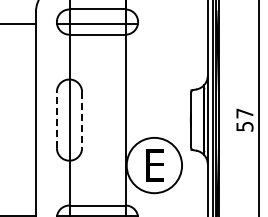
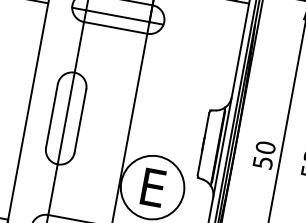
text: (244, 113) -> (265, 147), 57 -> 50
line: (56, 119) -> (51, 115), dashed -> solid
line: (82, 120) -> (80, 121), dashed -> solid

